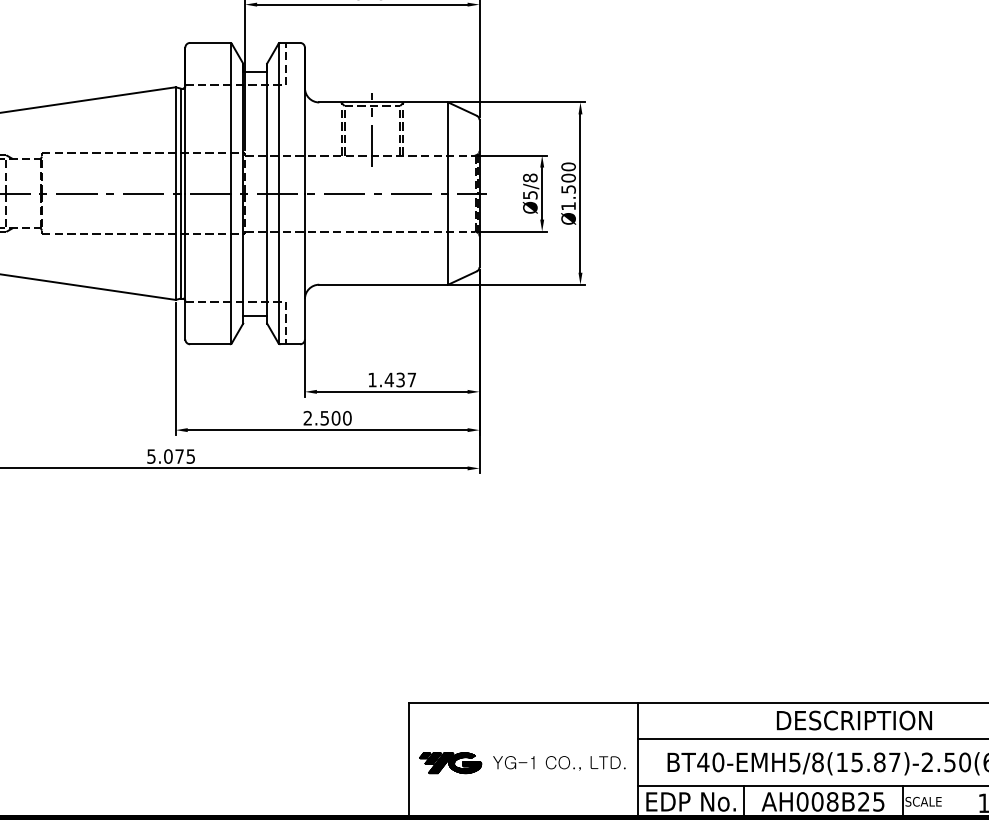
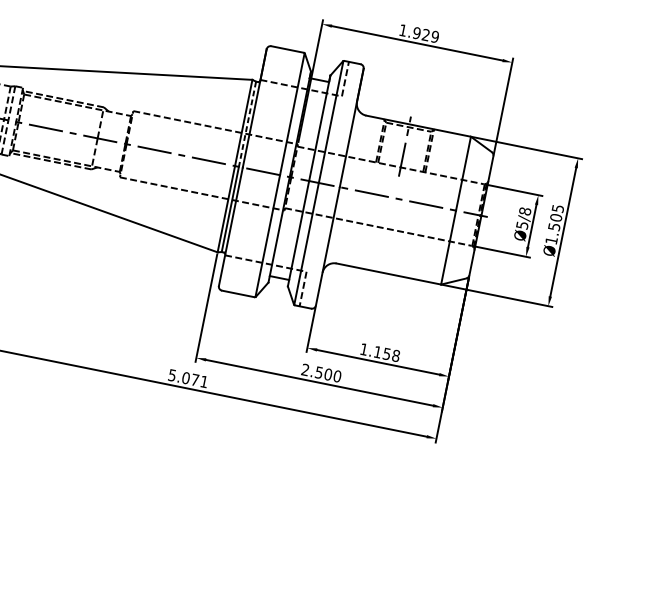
line: (180, 141) -> (247, 124), solid -> dashed
text: (568, 166) -> (558, 208), Ø1.500 -> Ø1.505
text: (400, 379) -> (386, 353), 1.437 -> 1.158
text: (190, 456) -> (203, 381), 5.075 -> 5.071

